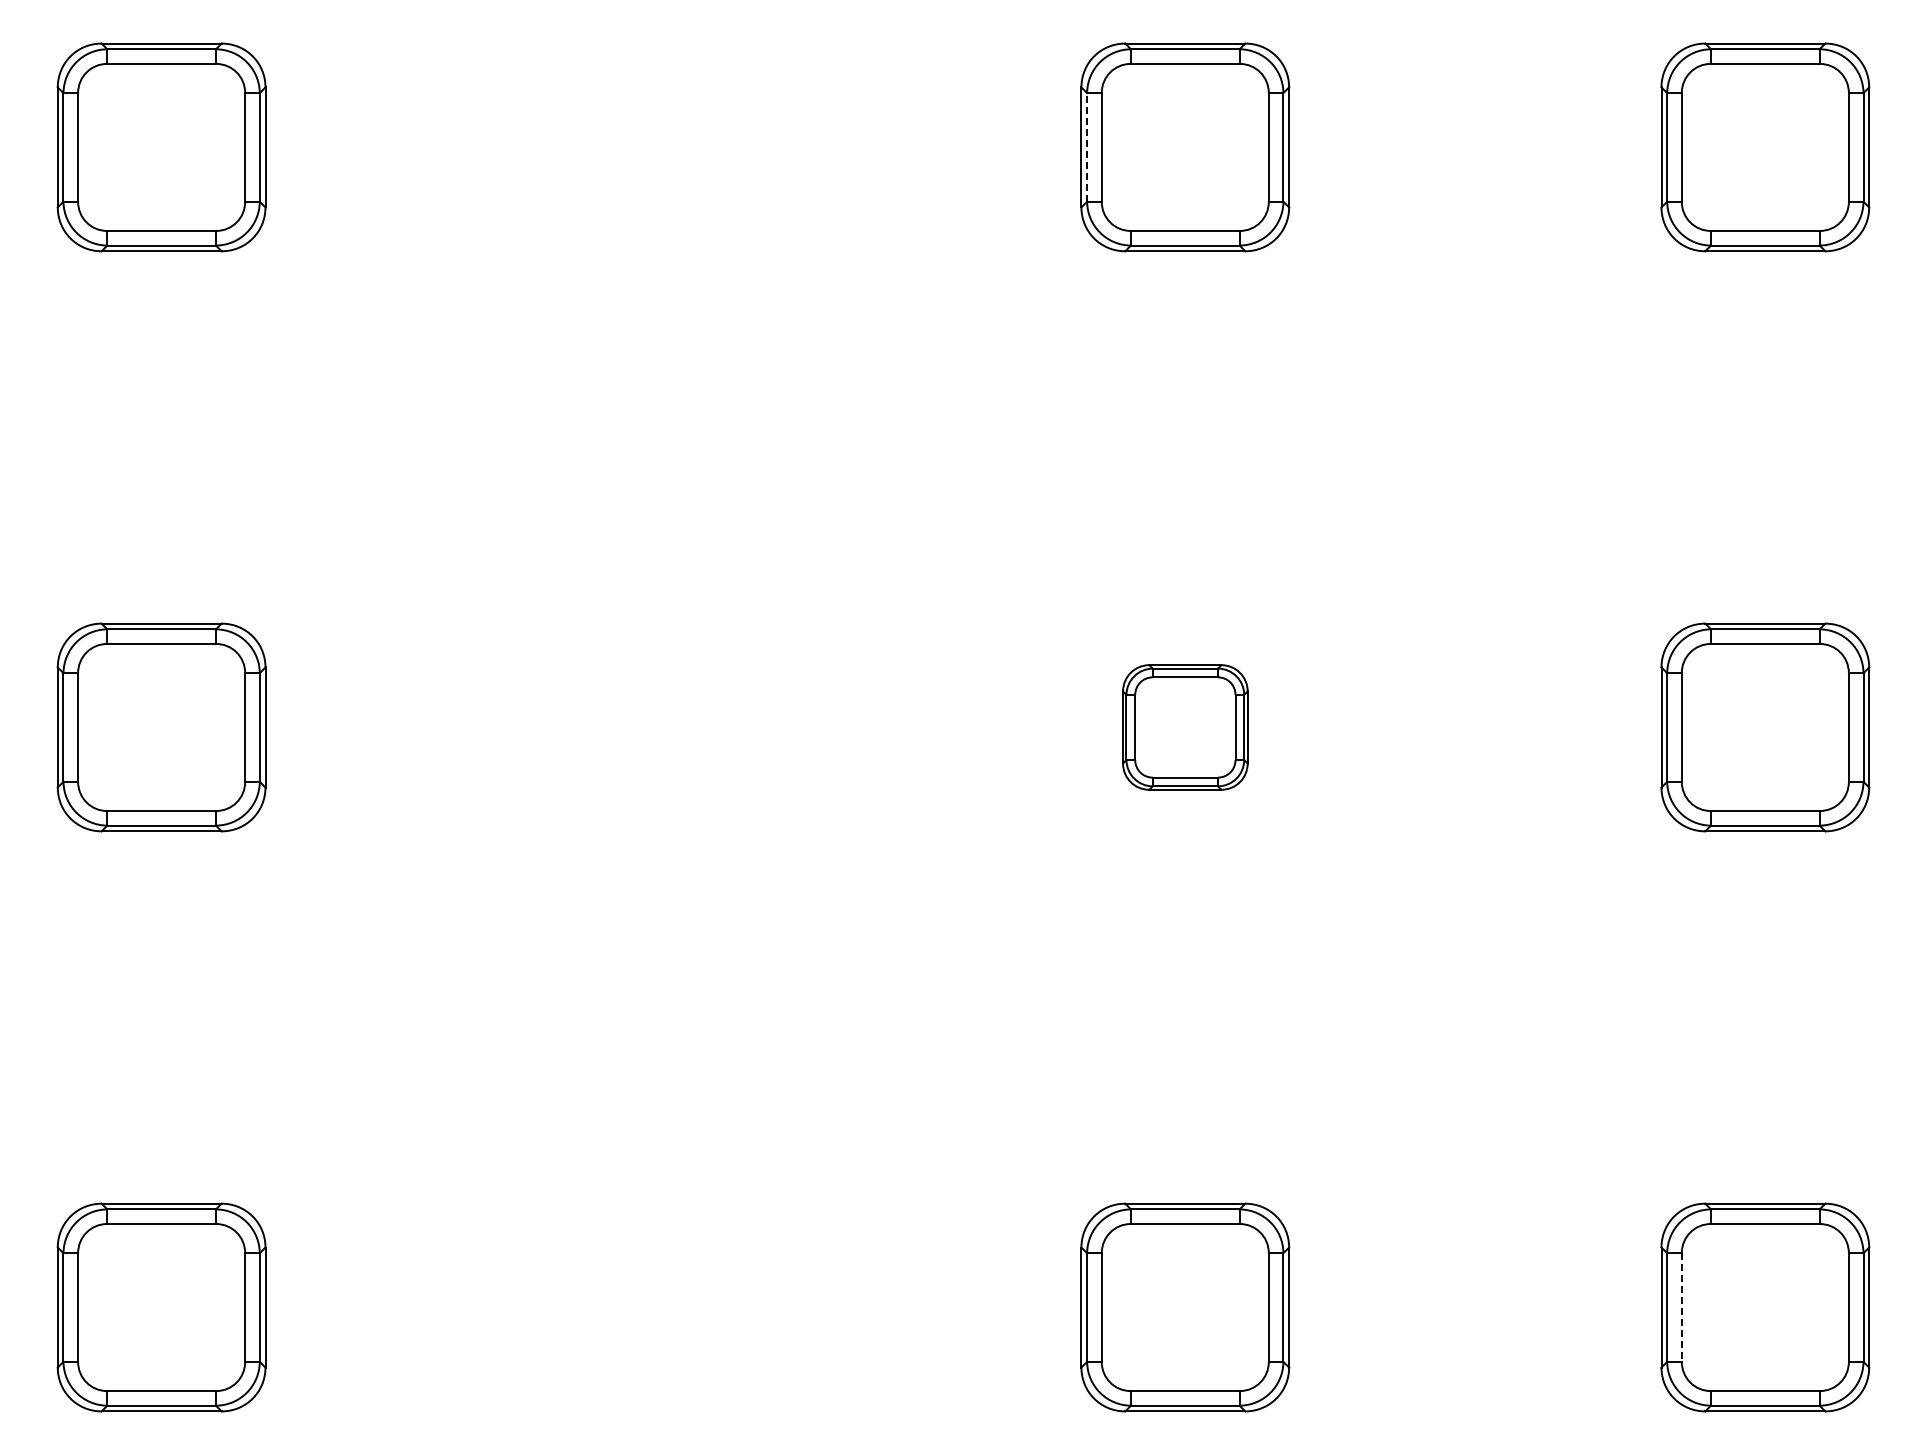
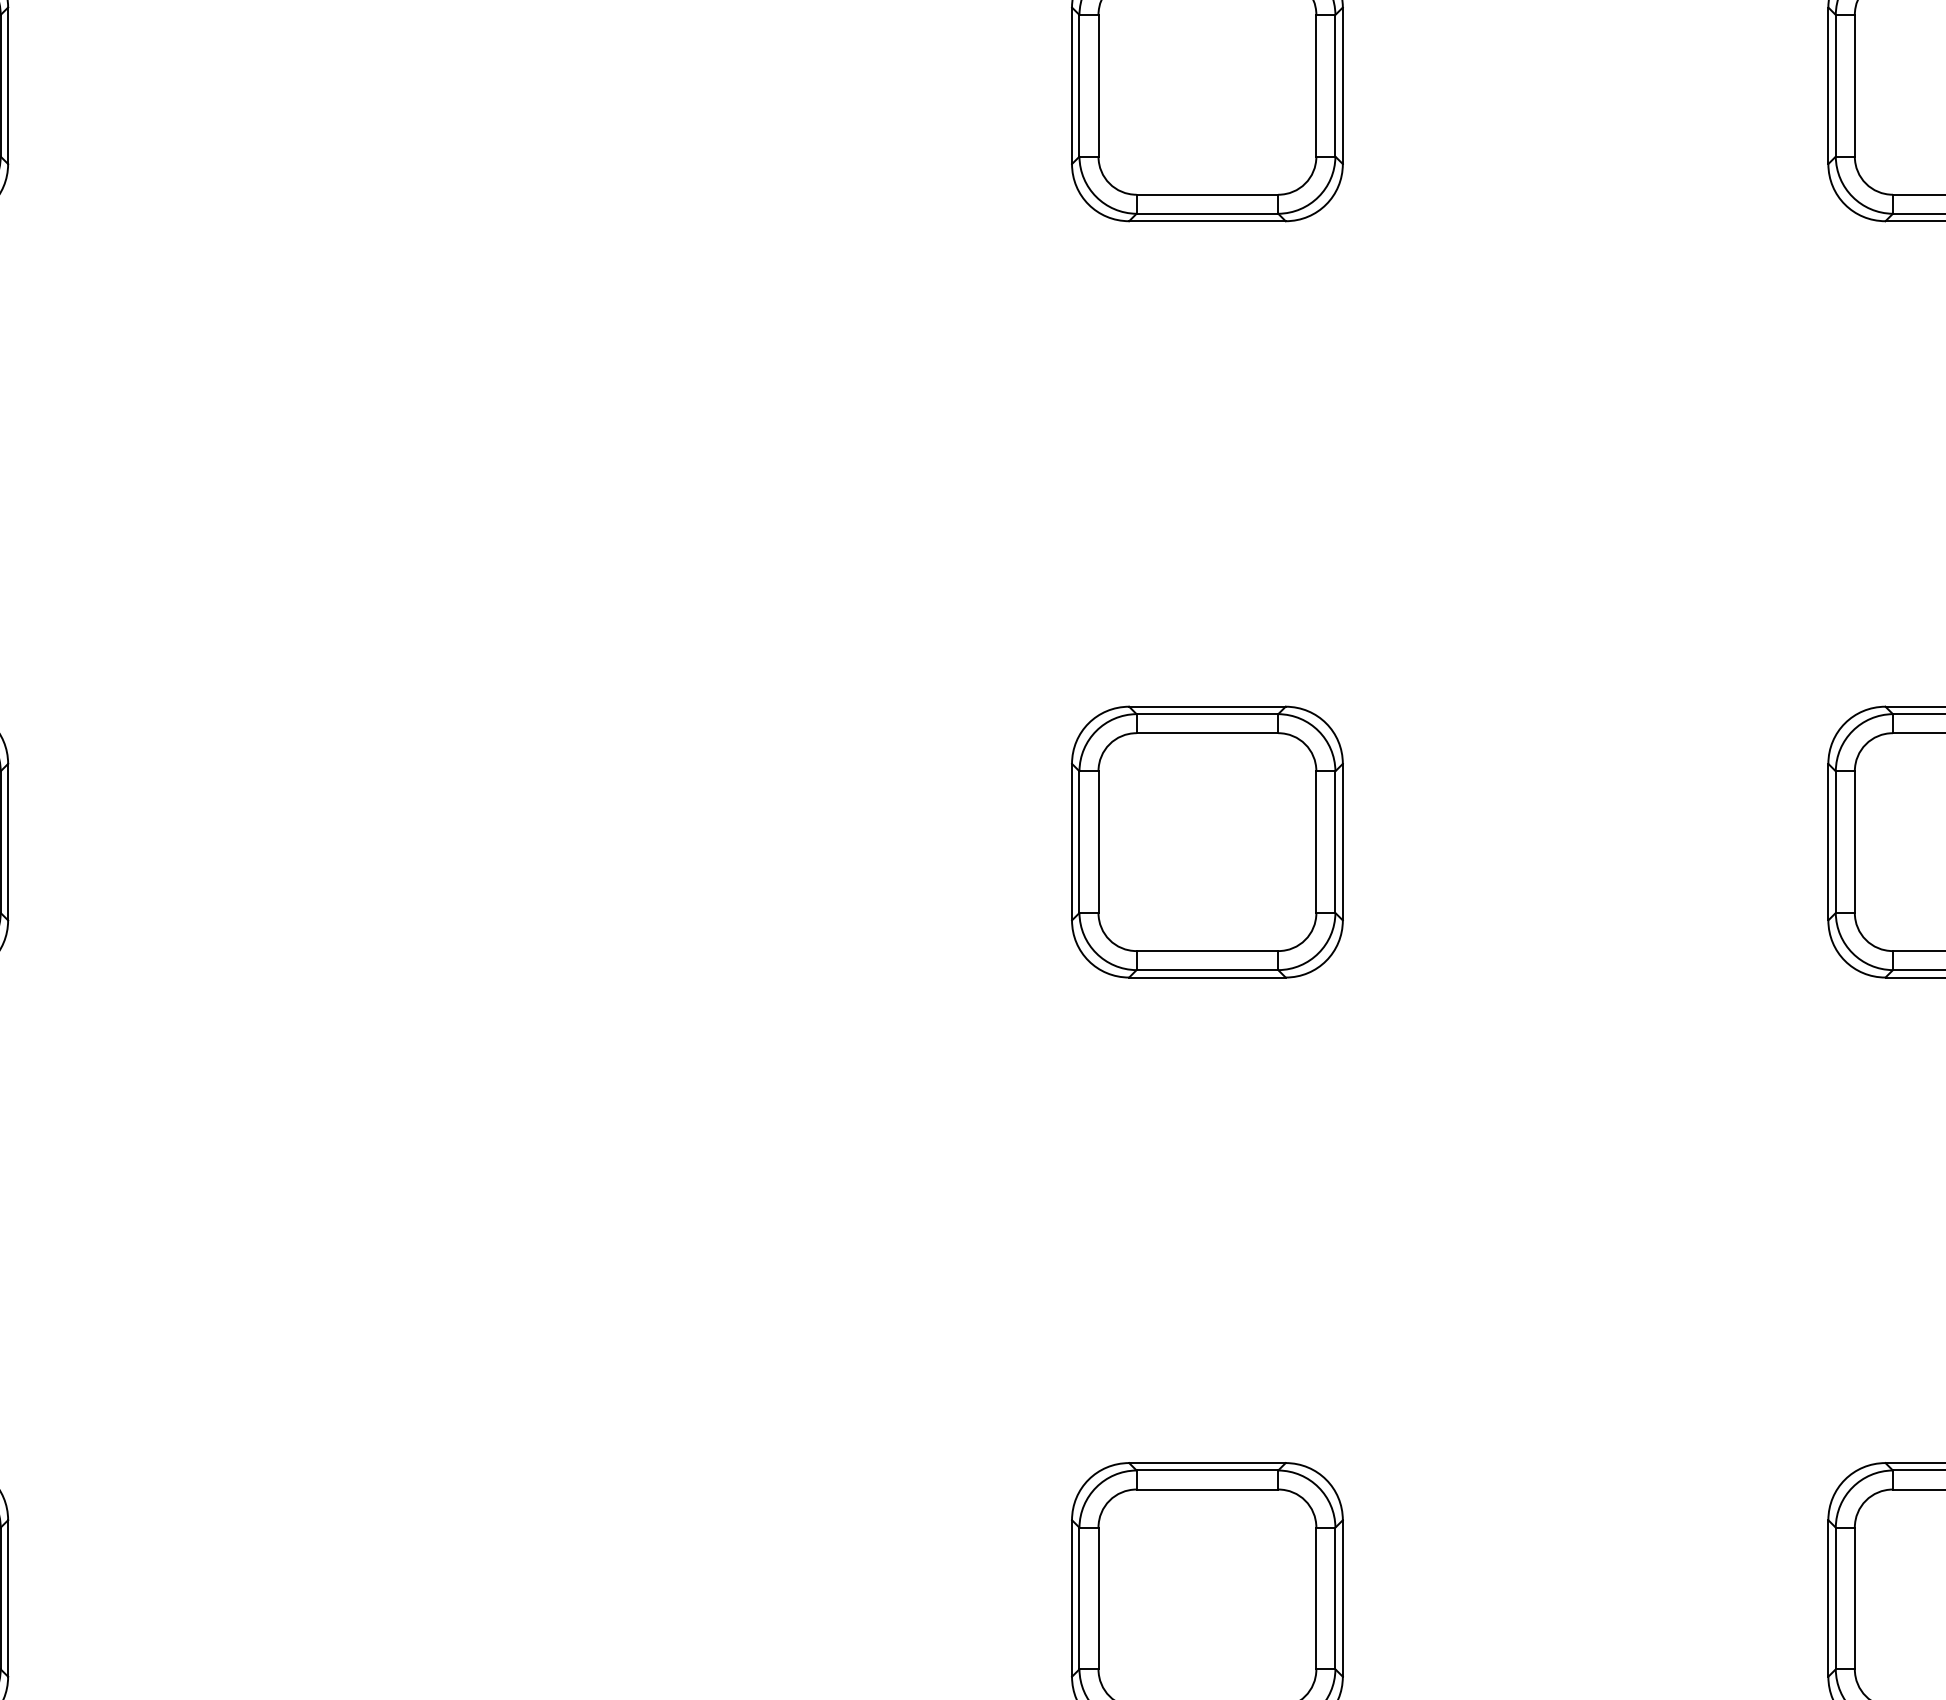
line: (1087, 146) -> (1079, 84), dashed -> solid
part: (1185, 727) -> (1207, 842), size x1.67
line: (1681, 1308) -> (1854, 1599), dashed -> solid

